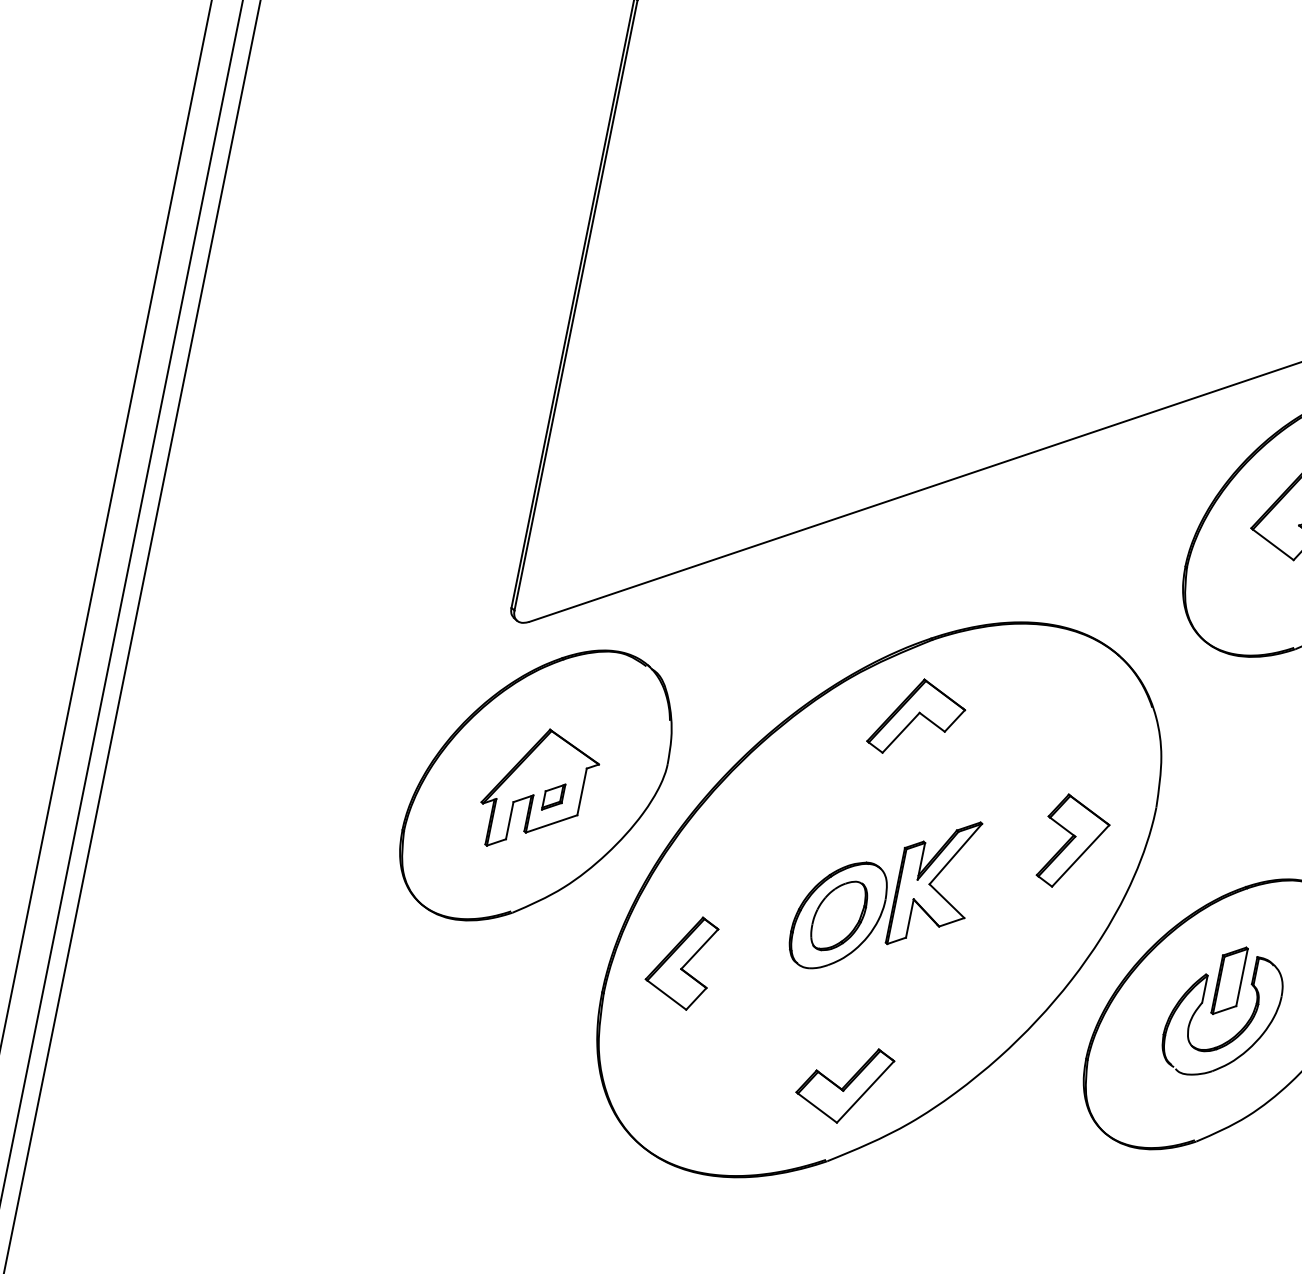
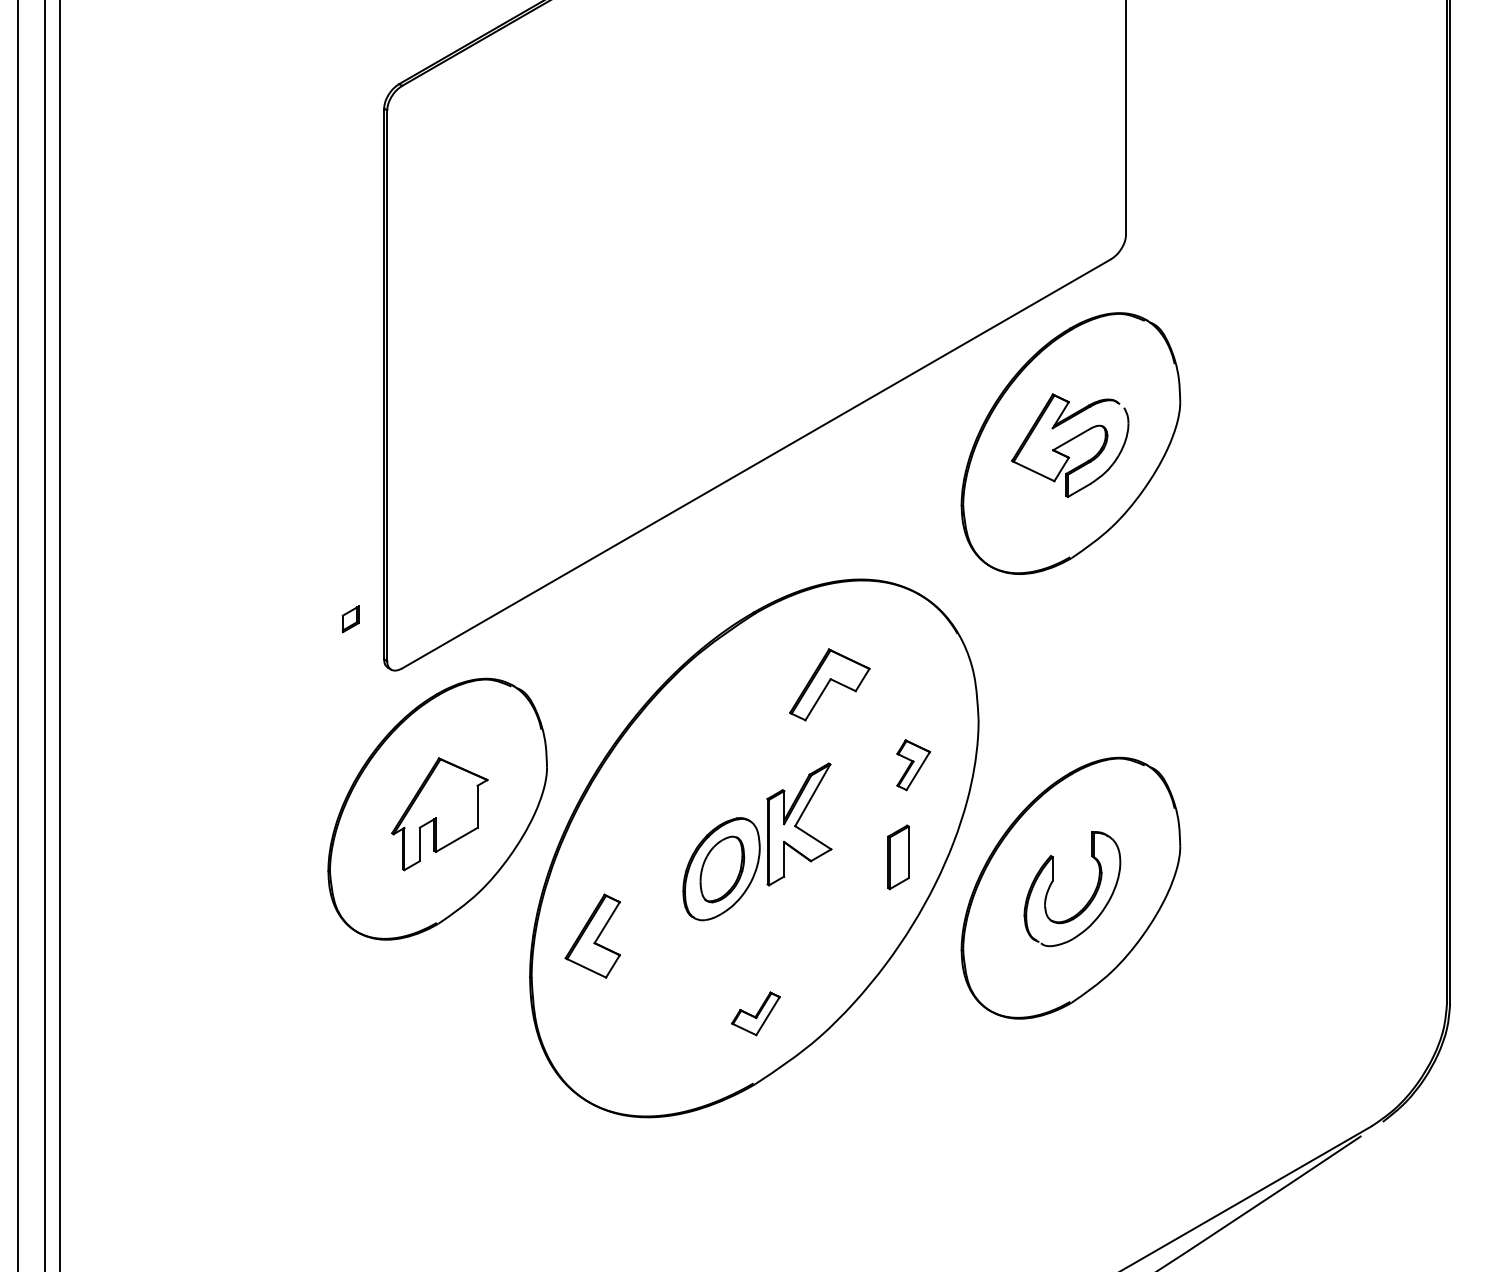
part: (917, 718) -> (829, 684), moved
part: (553, 797) -> (350, 619), moved
part: (1074, 842) -> (913, 764), size x0.6
part: (1229, 980) -> (898, 857), moved
part: (843, 1082) -> (755, 1013), size x0.6

